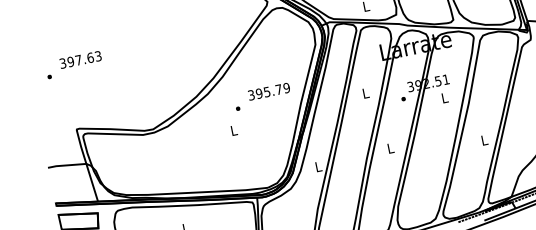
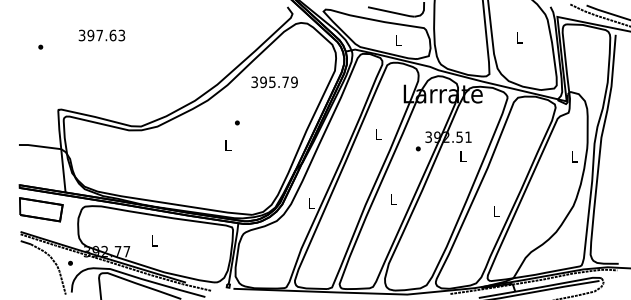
text: (80, 59) -> (101, 35), moved
text: (269, 91) -> (274, 82), moved

